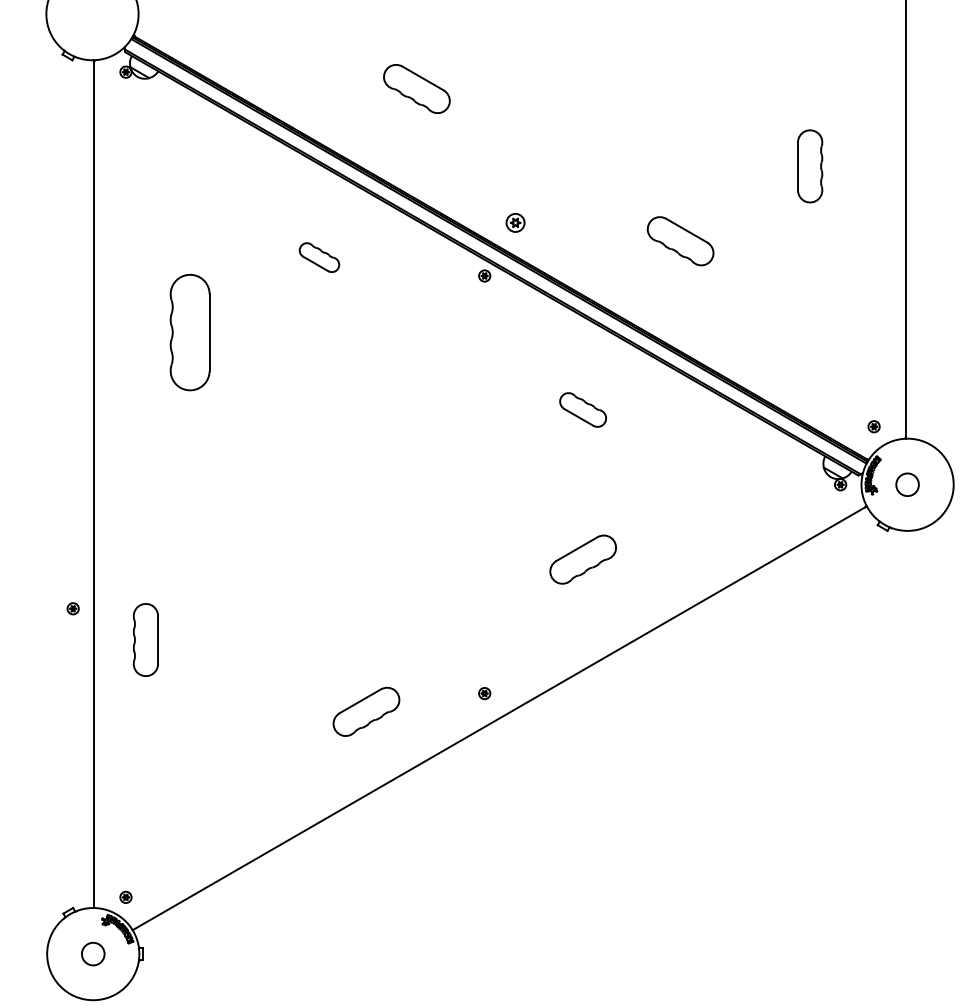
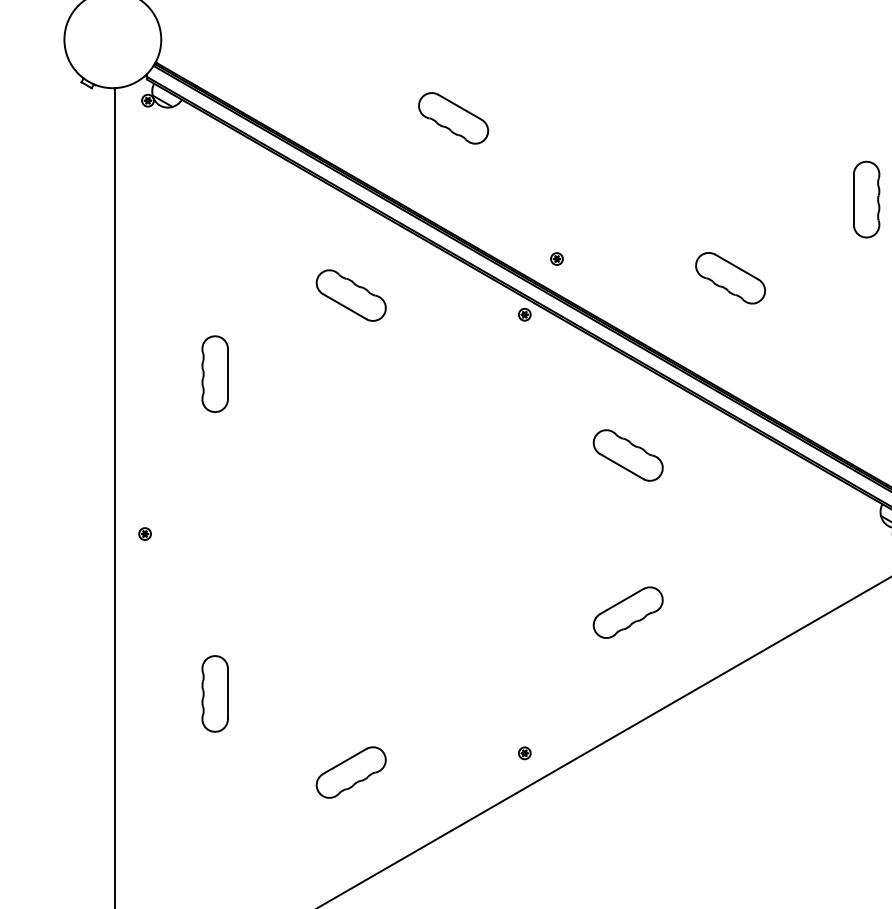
part: (514, 222) -> (556, 258), size x0.62
part: (319, 257) -> (351, 295), size x1.67
part: (189, 332) -> (214, 374), size x0.62
part: (582, 409) -> (627, 454), size x1.43
part: (72, 608) -> (144, 533), moved
part: (145, 639) -> (214, 693), moved
part: (366, 711) -> (351, 772), moved

